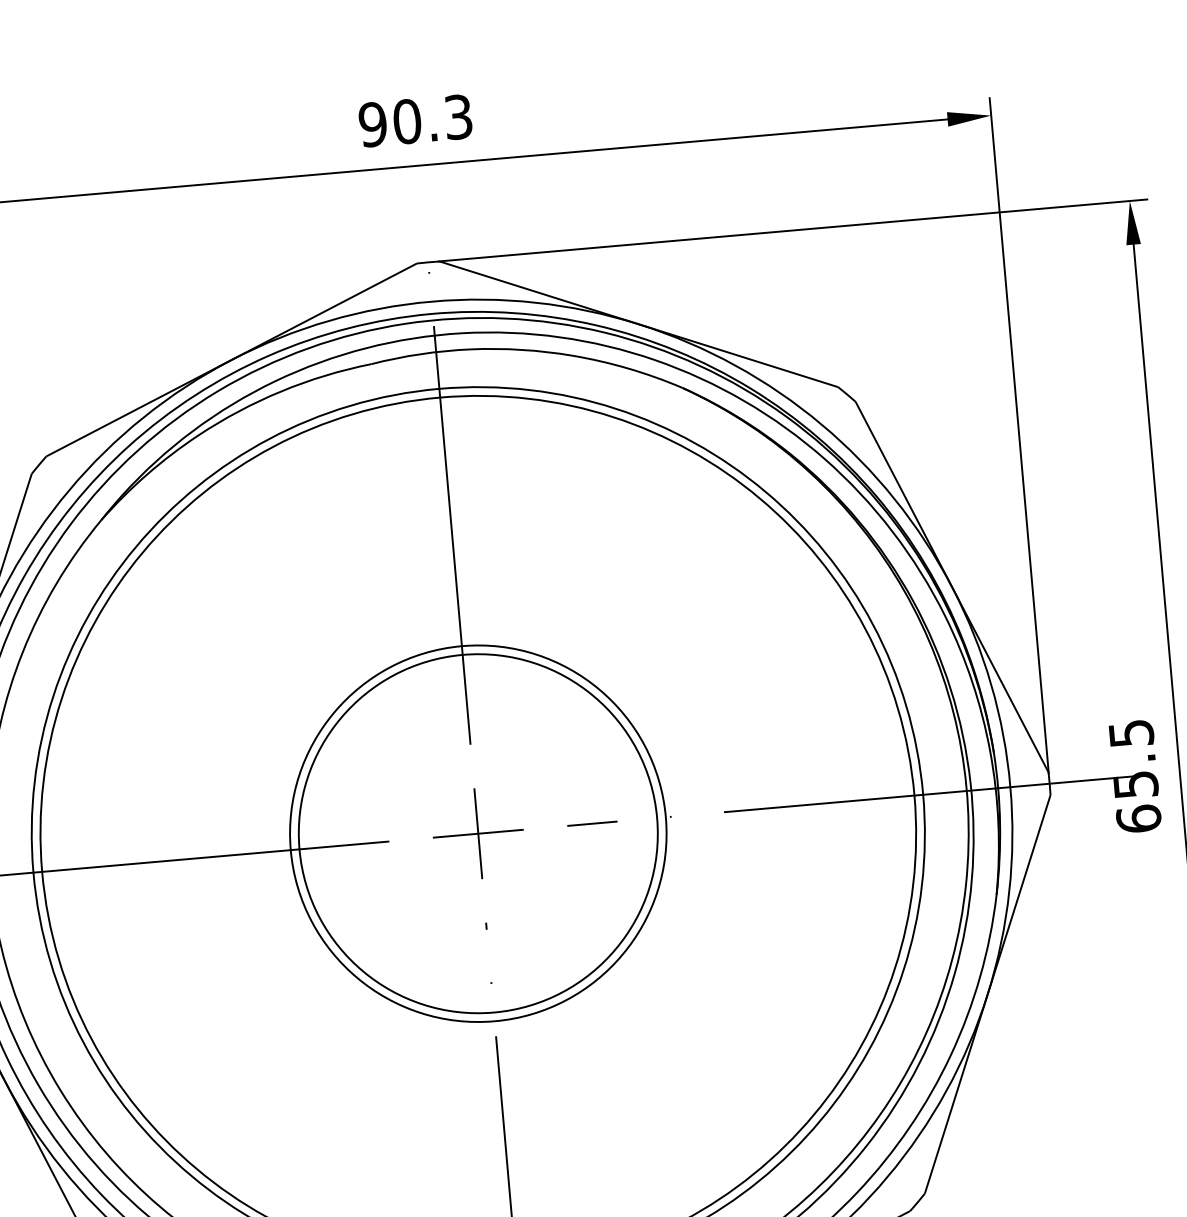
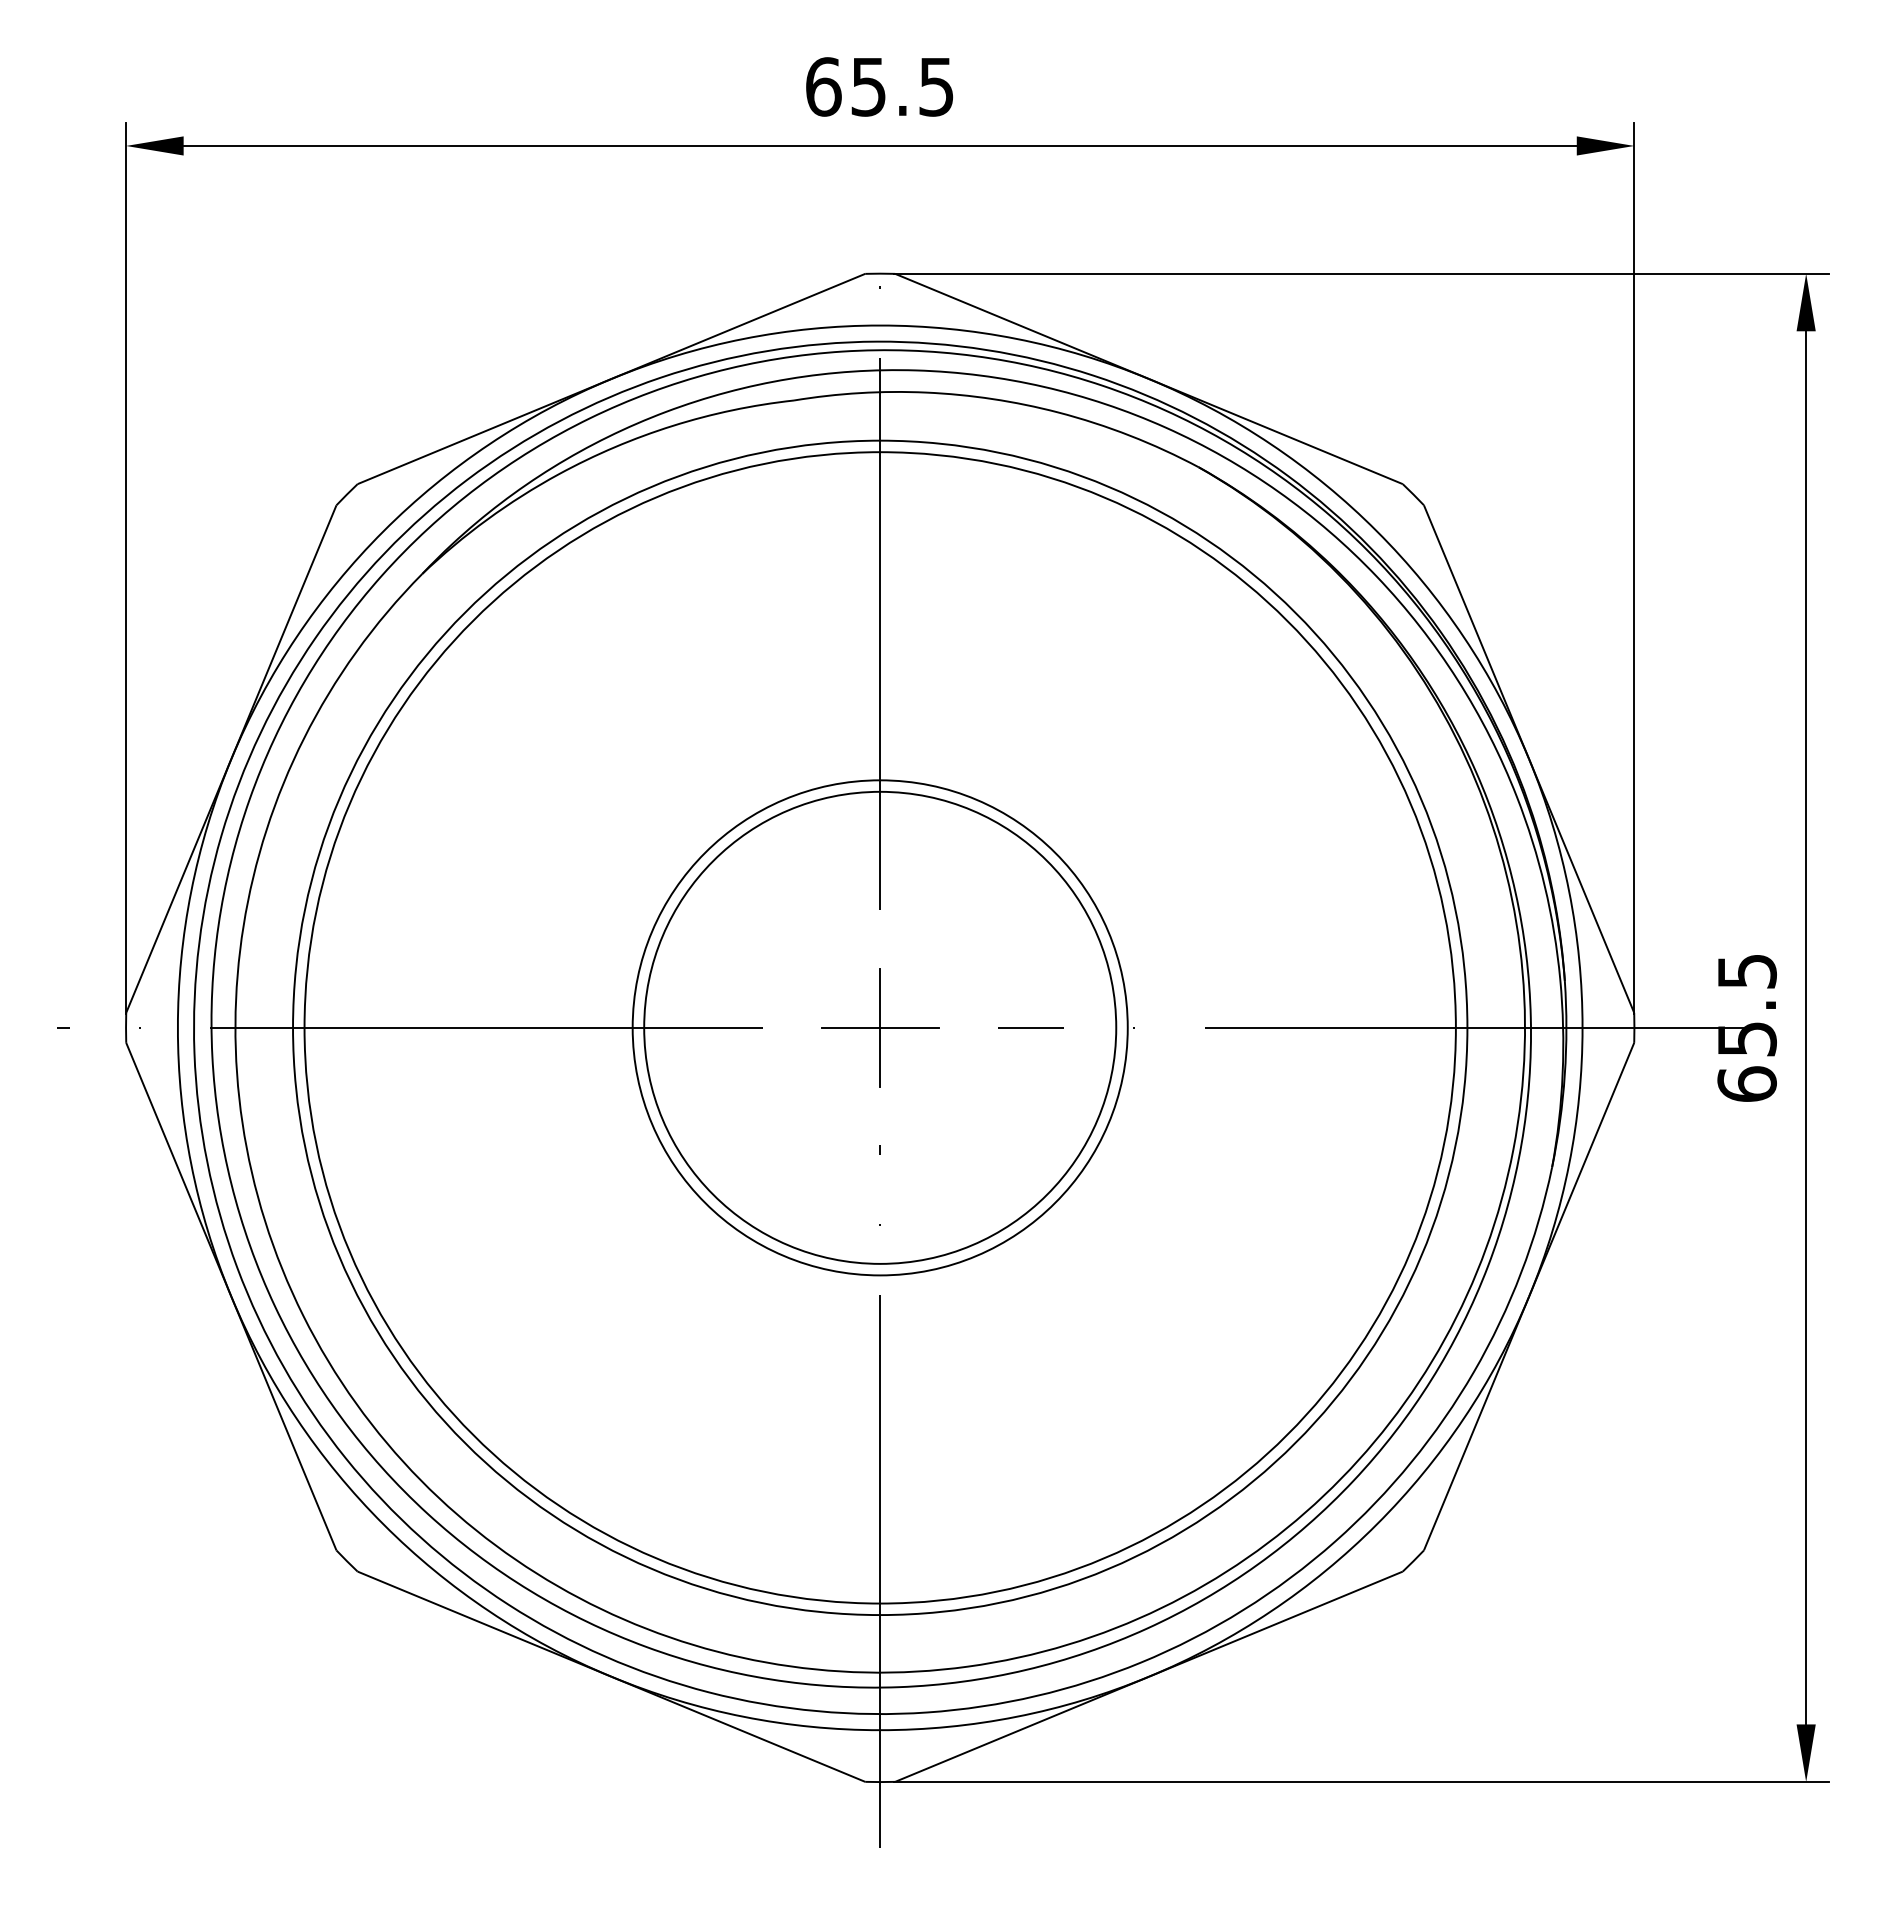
text: (415, 120) -> (879, 86), 90.3 -> 65.5

